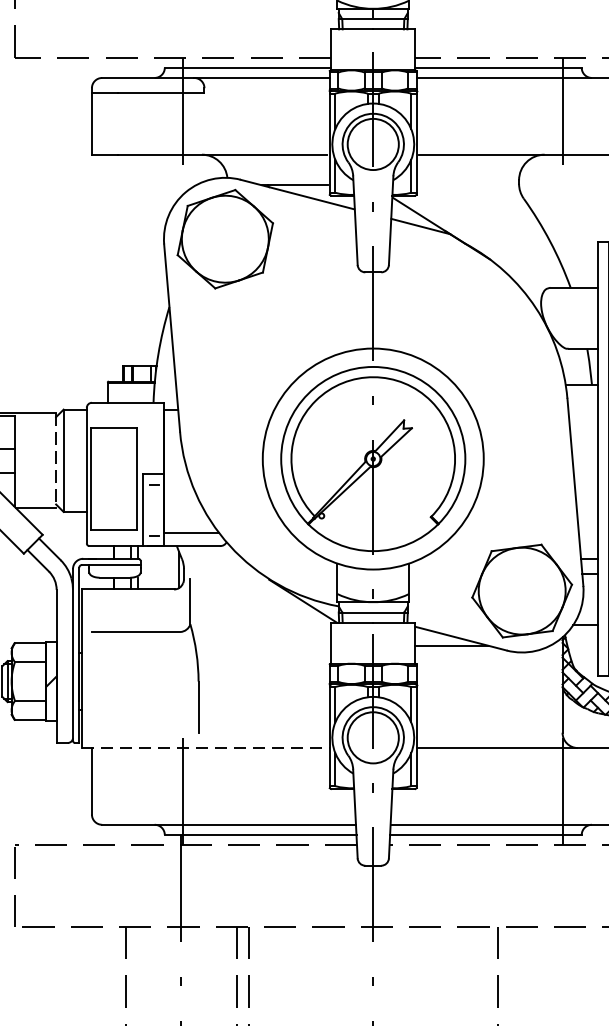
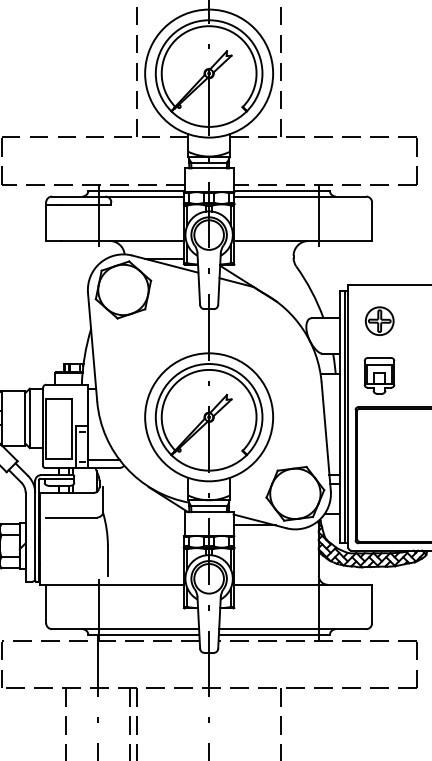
line: (56, 461) -> (25, 418), dashed -> solid
line: (206, 747) -> (112, 584), dashed -> solid

